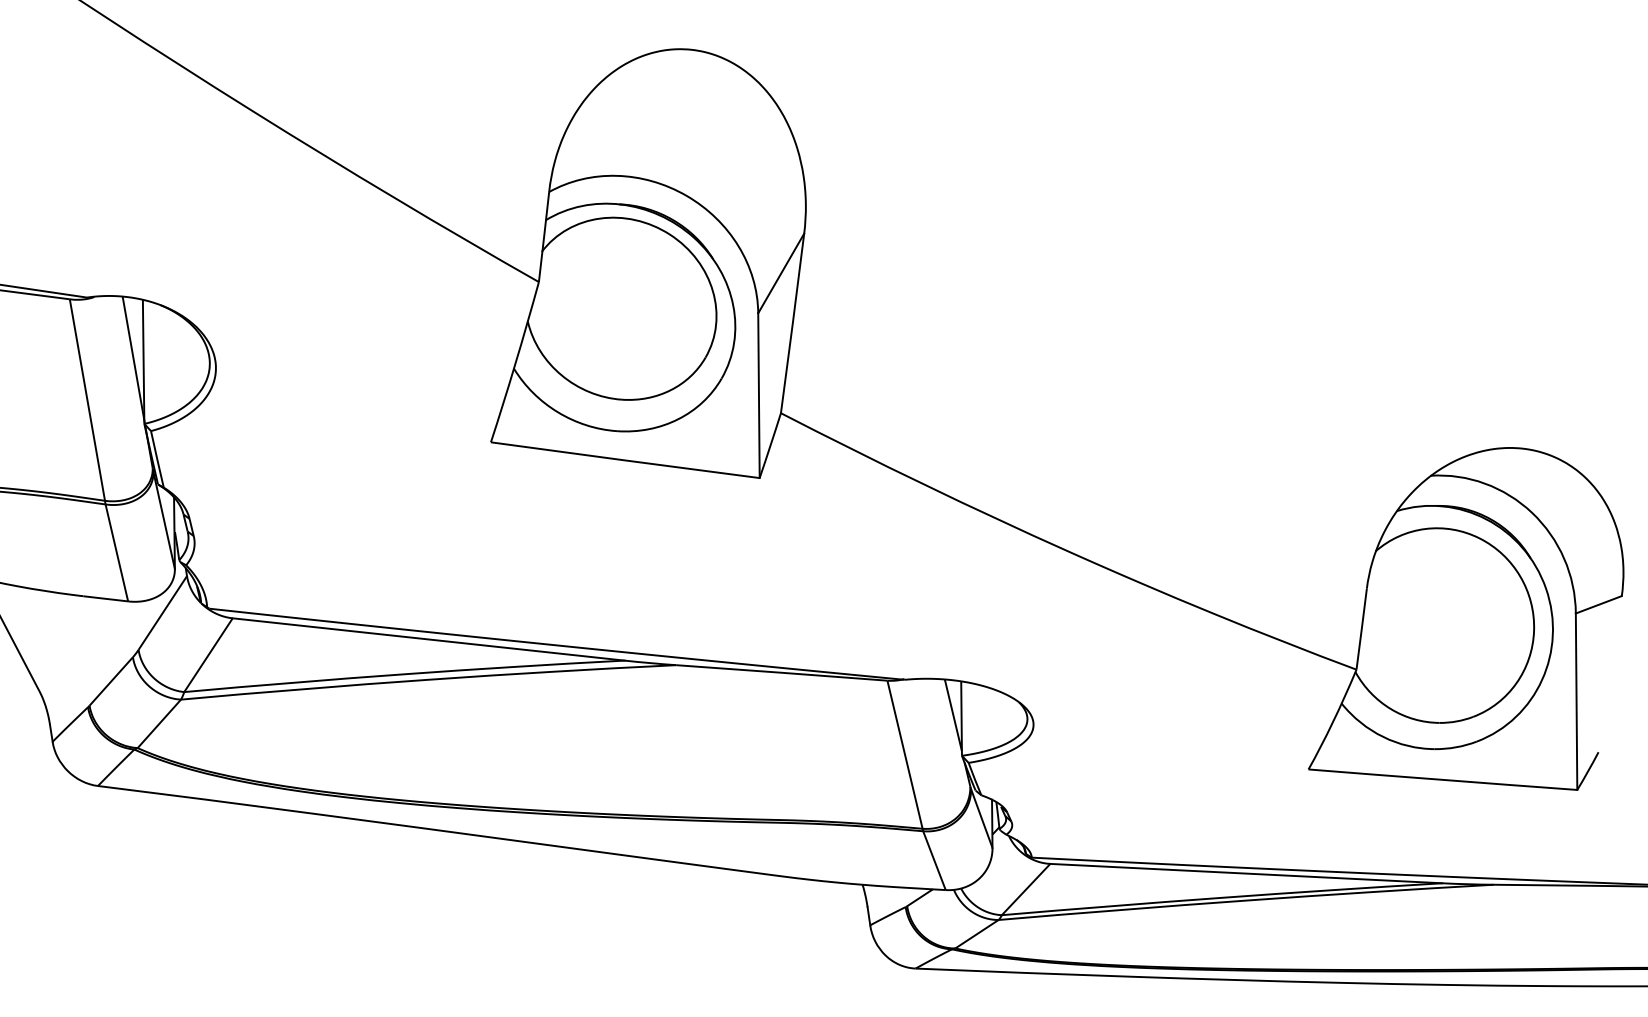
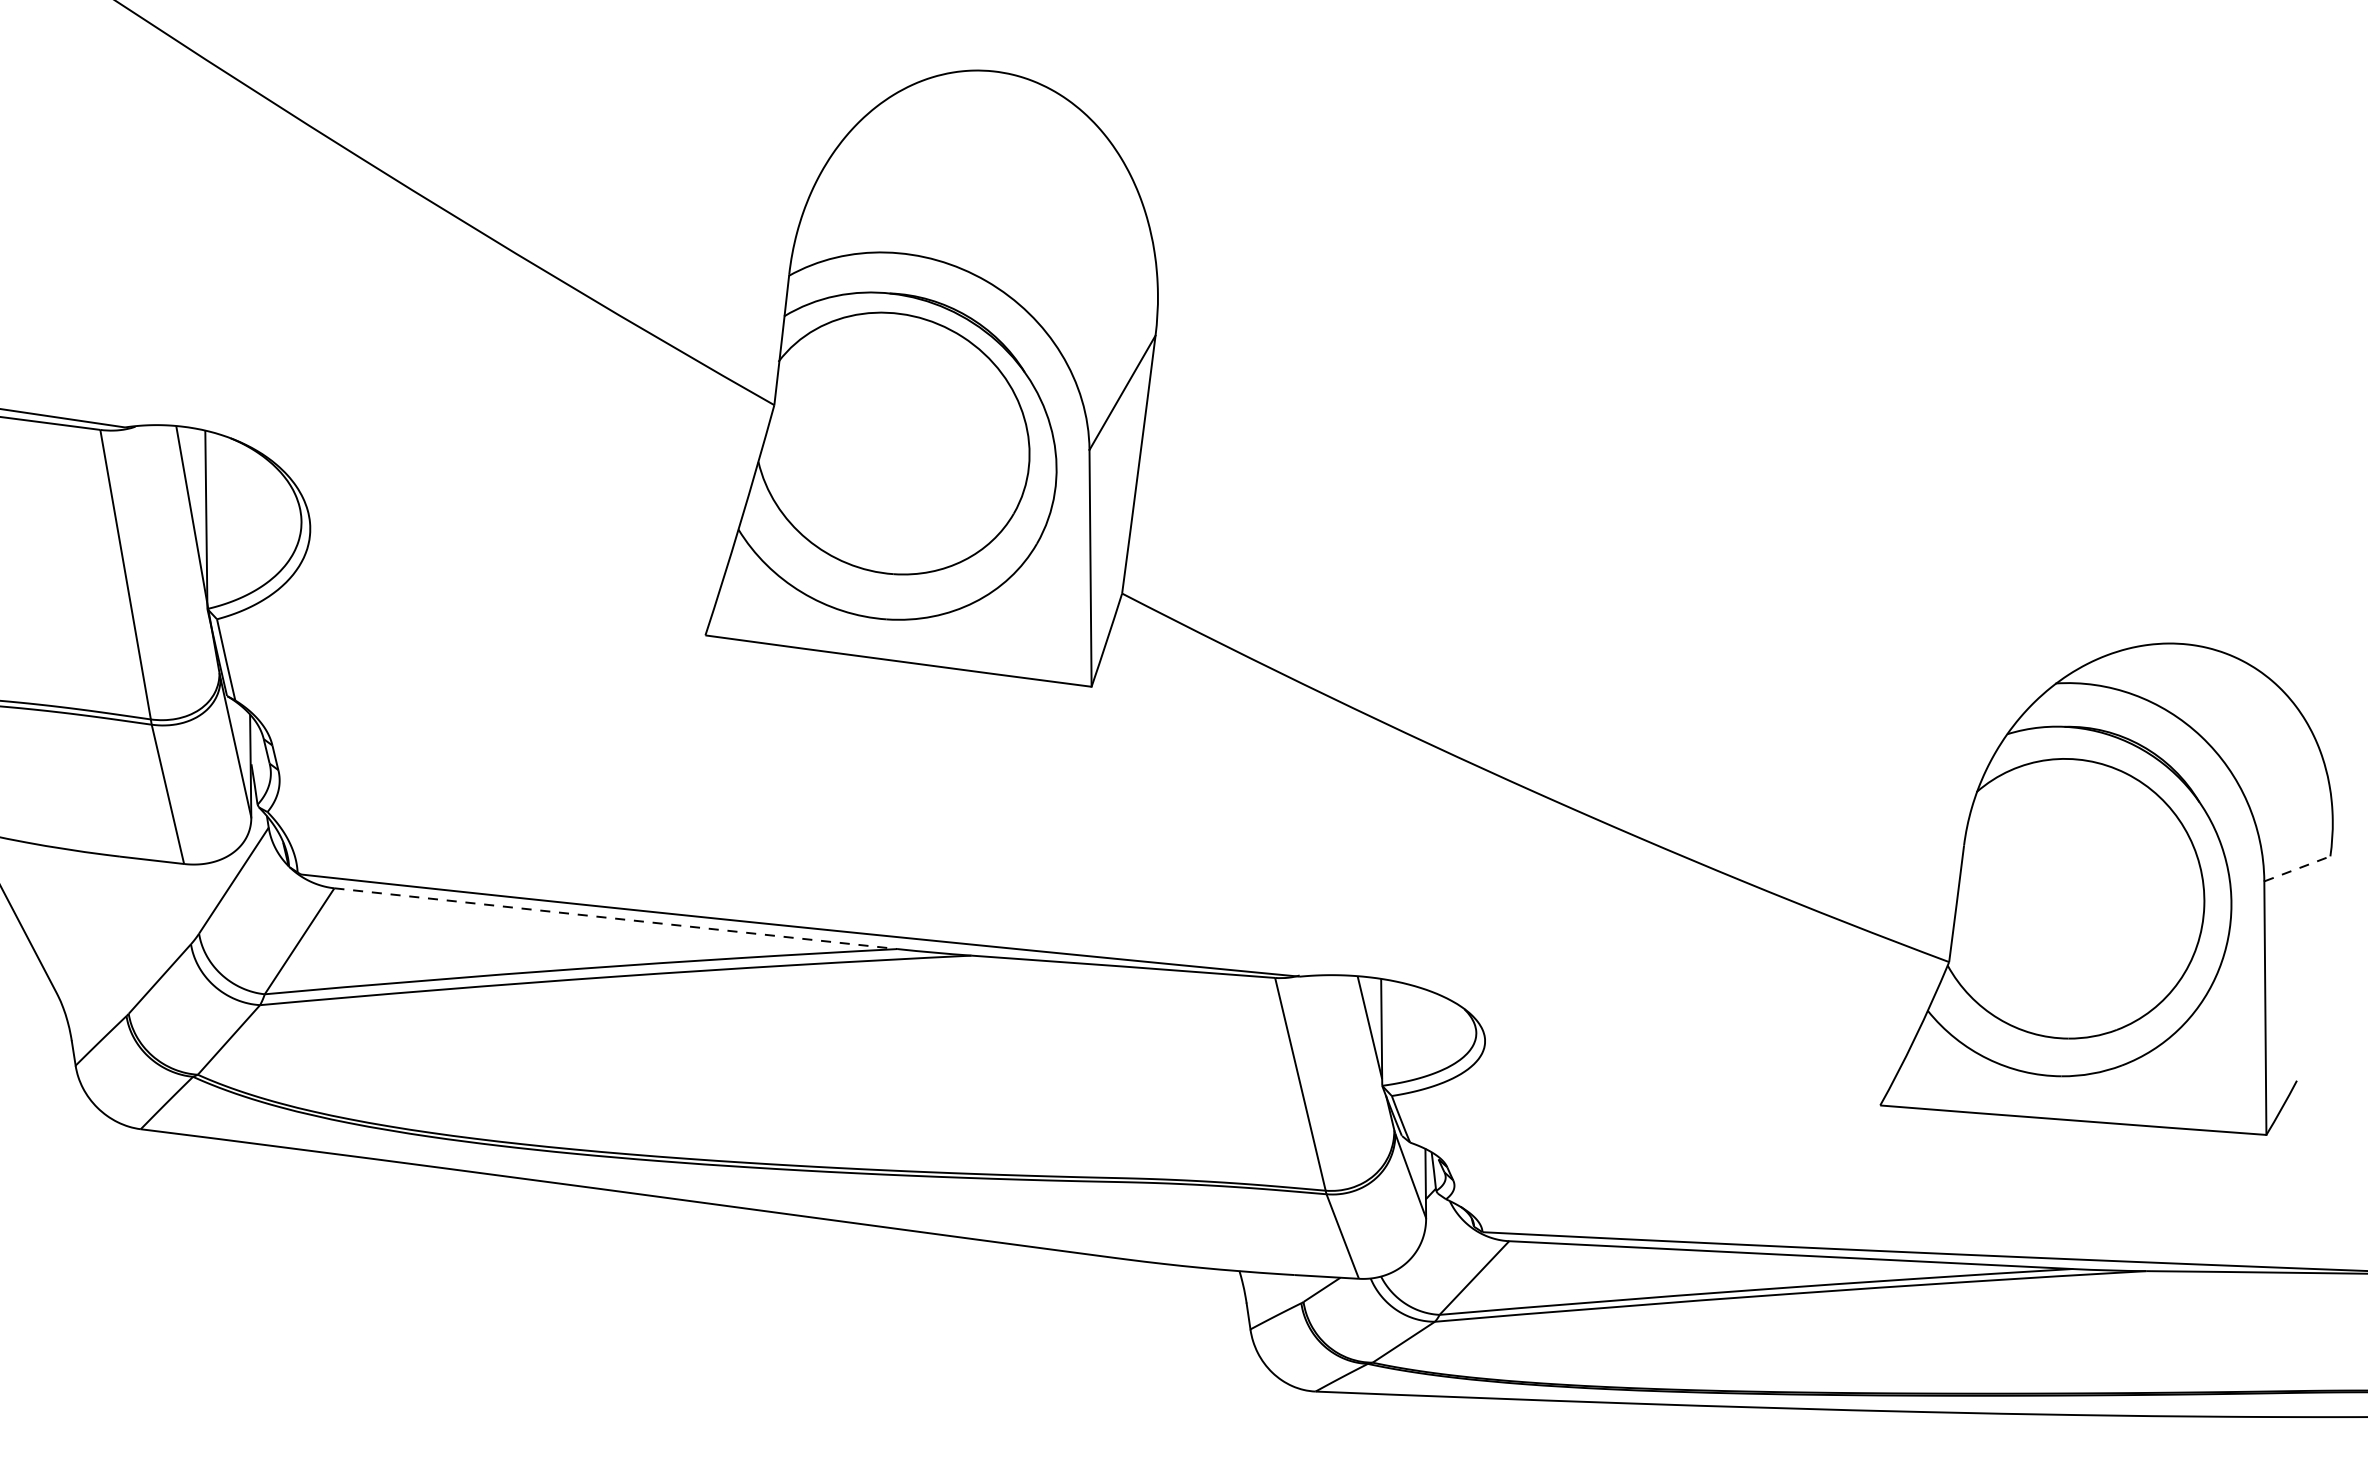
line: (1598, 604) -> (2296, 868), solid -> dashed
line: (429, 639) -> (617, 918), solid -> dashed

